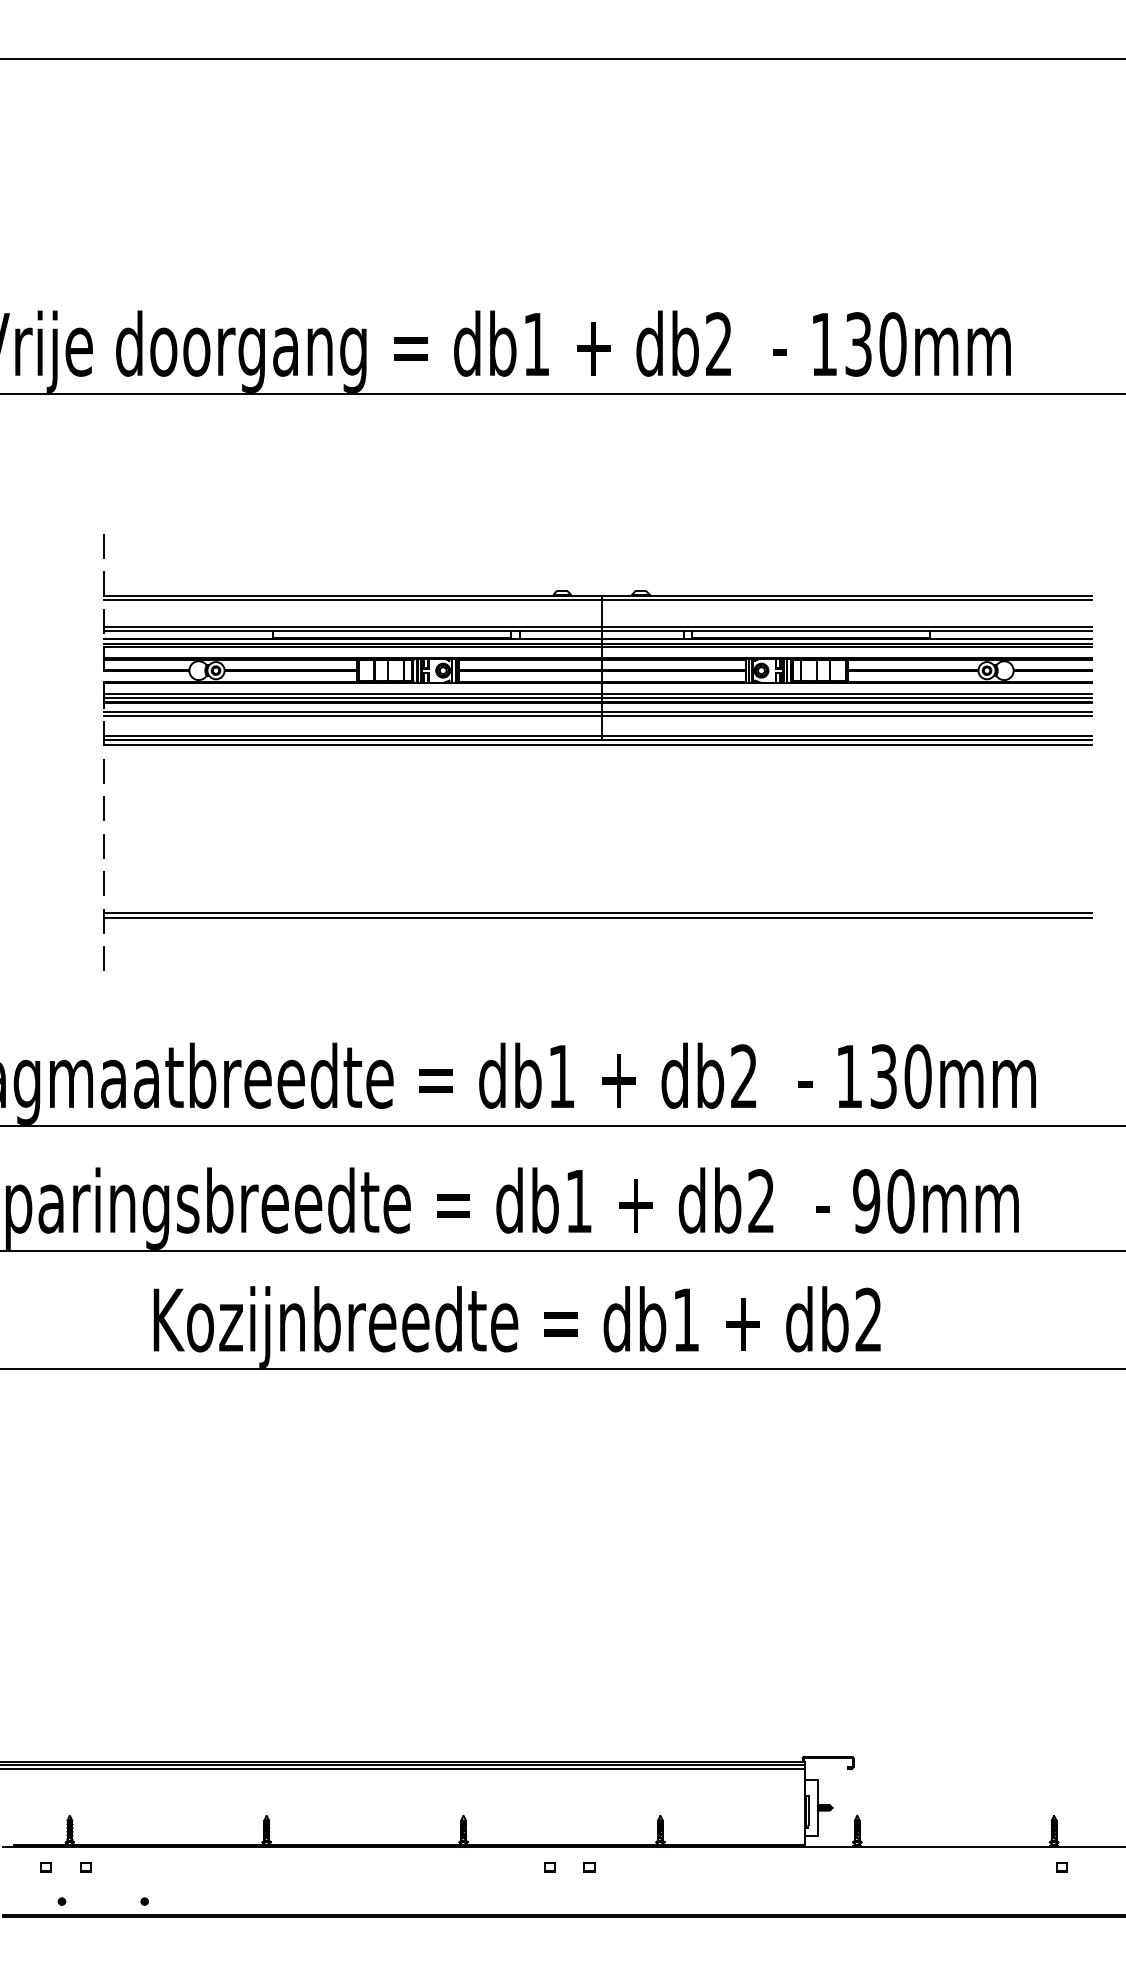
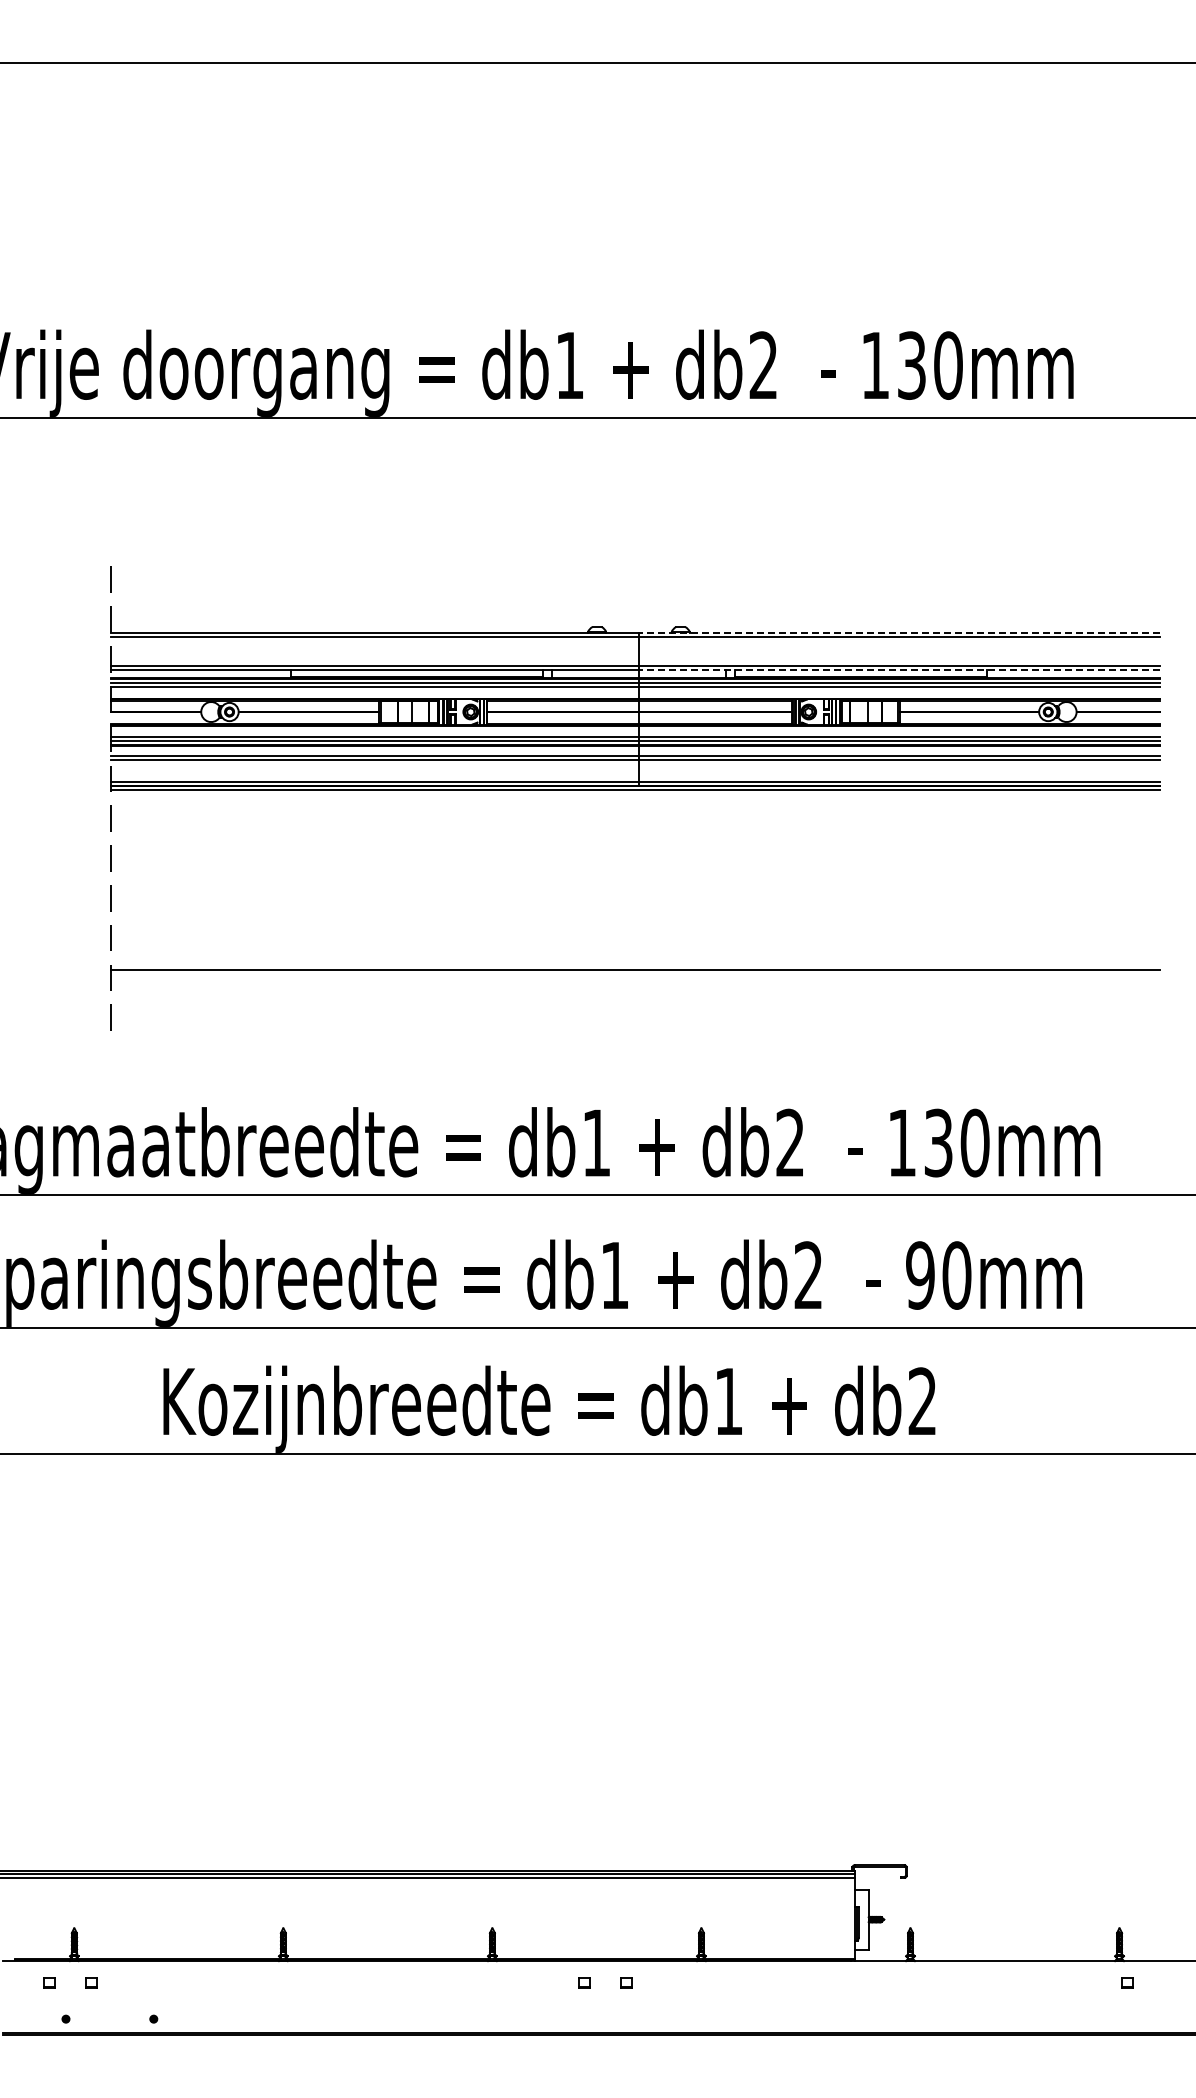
line: (846, 595) -> (899, 632), solid -> dashed
line: (846, 631) -> (899, 670), solid -> dashed
line: (598, 917) -> (635, 974), removed

